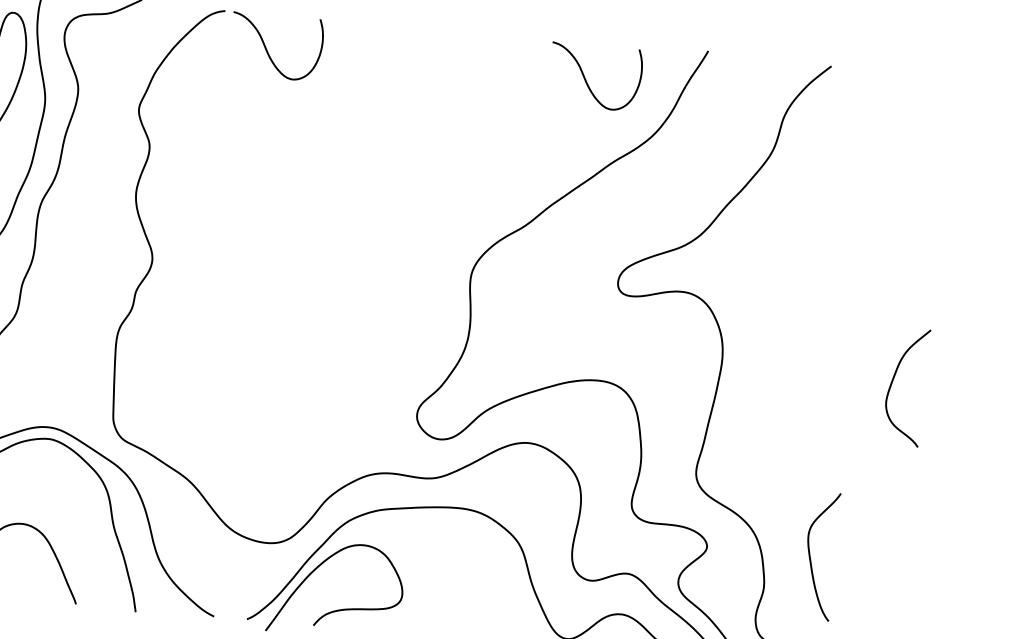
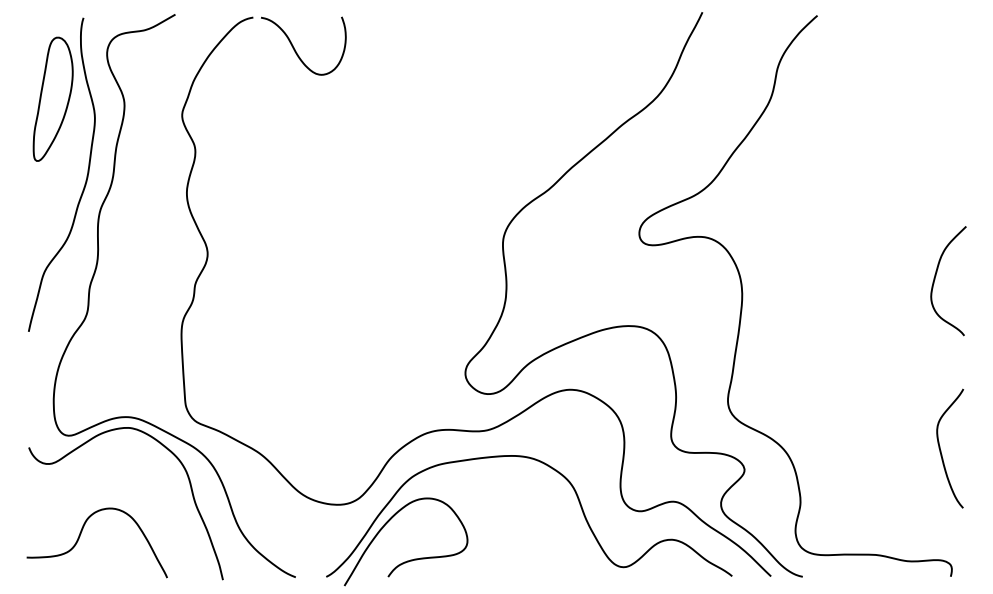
curve: (586, 79) -> (592, 49), removed
curve: (893, 380) -> (936, 276), moved
curve: (811, 557) -> (941, 450), moved

